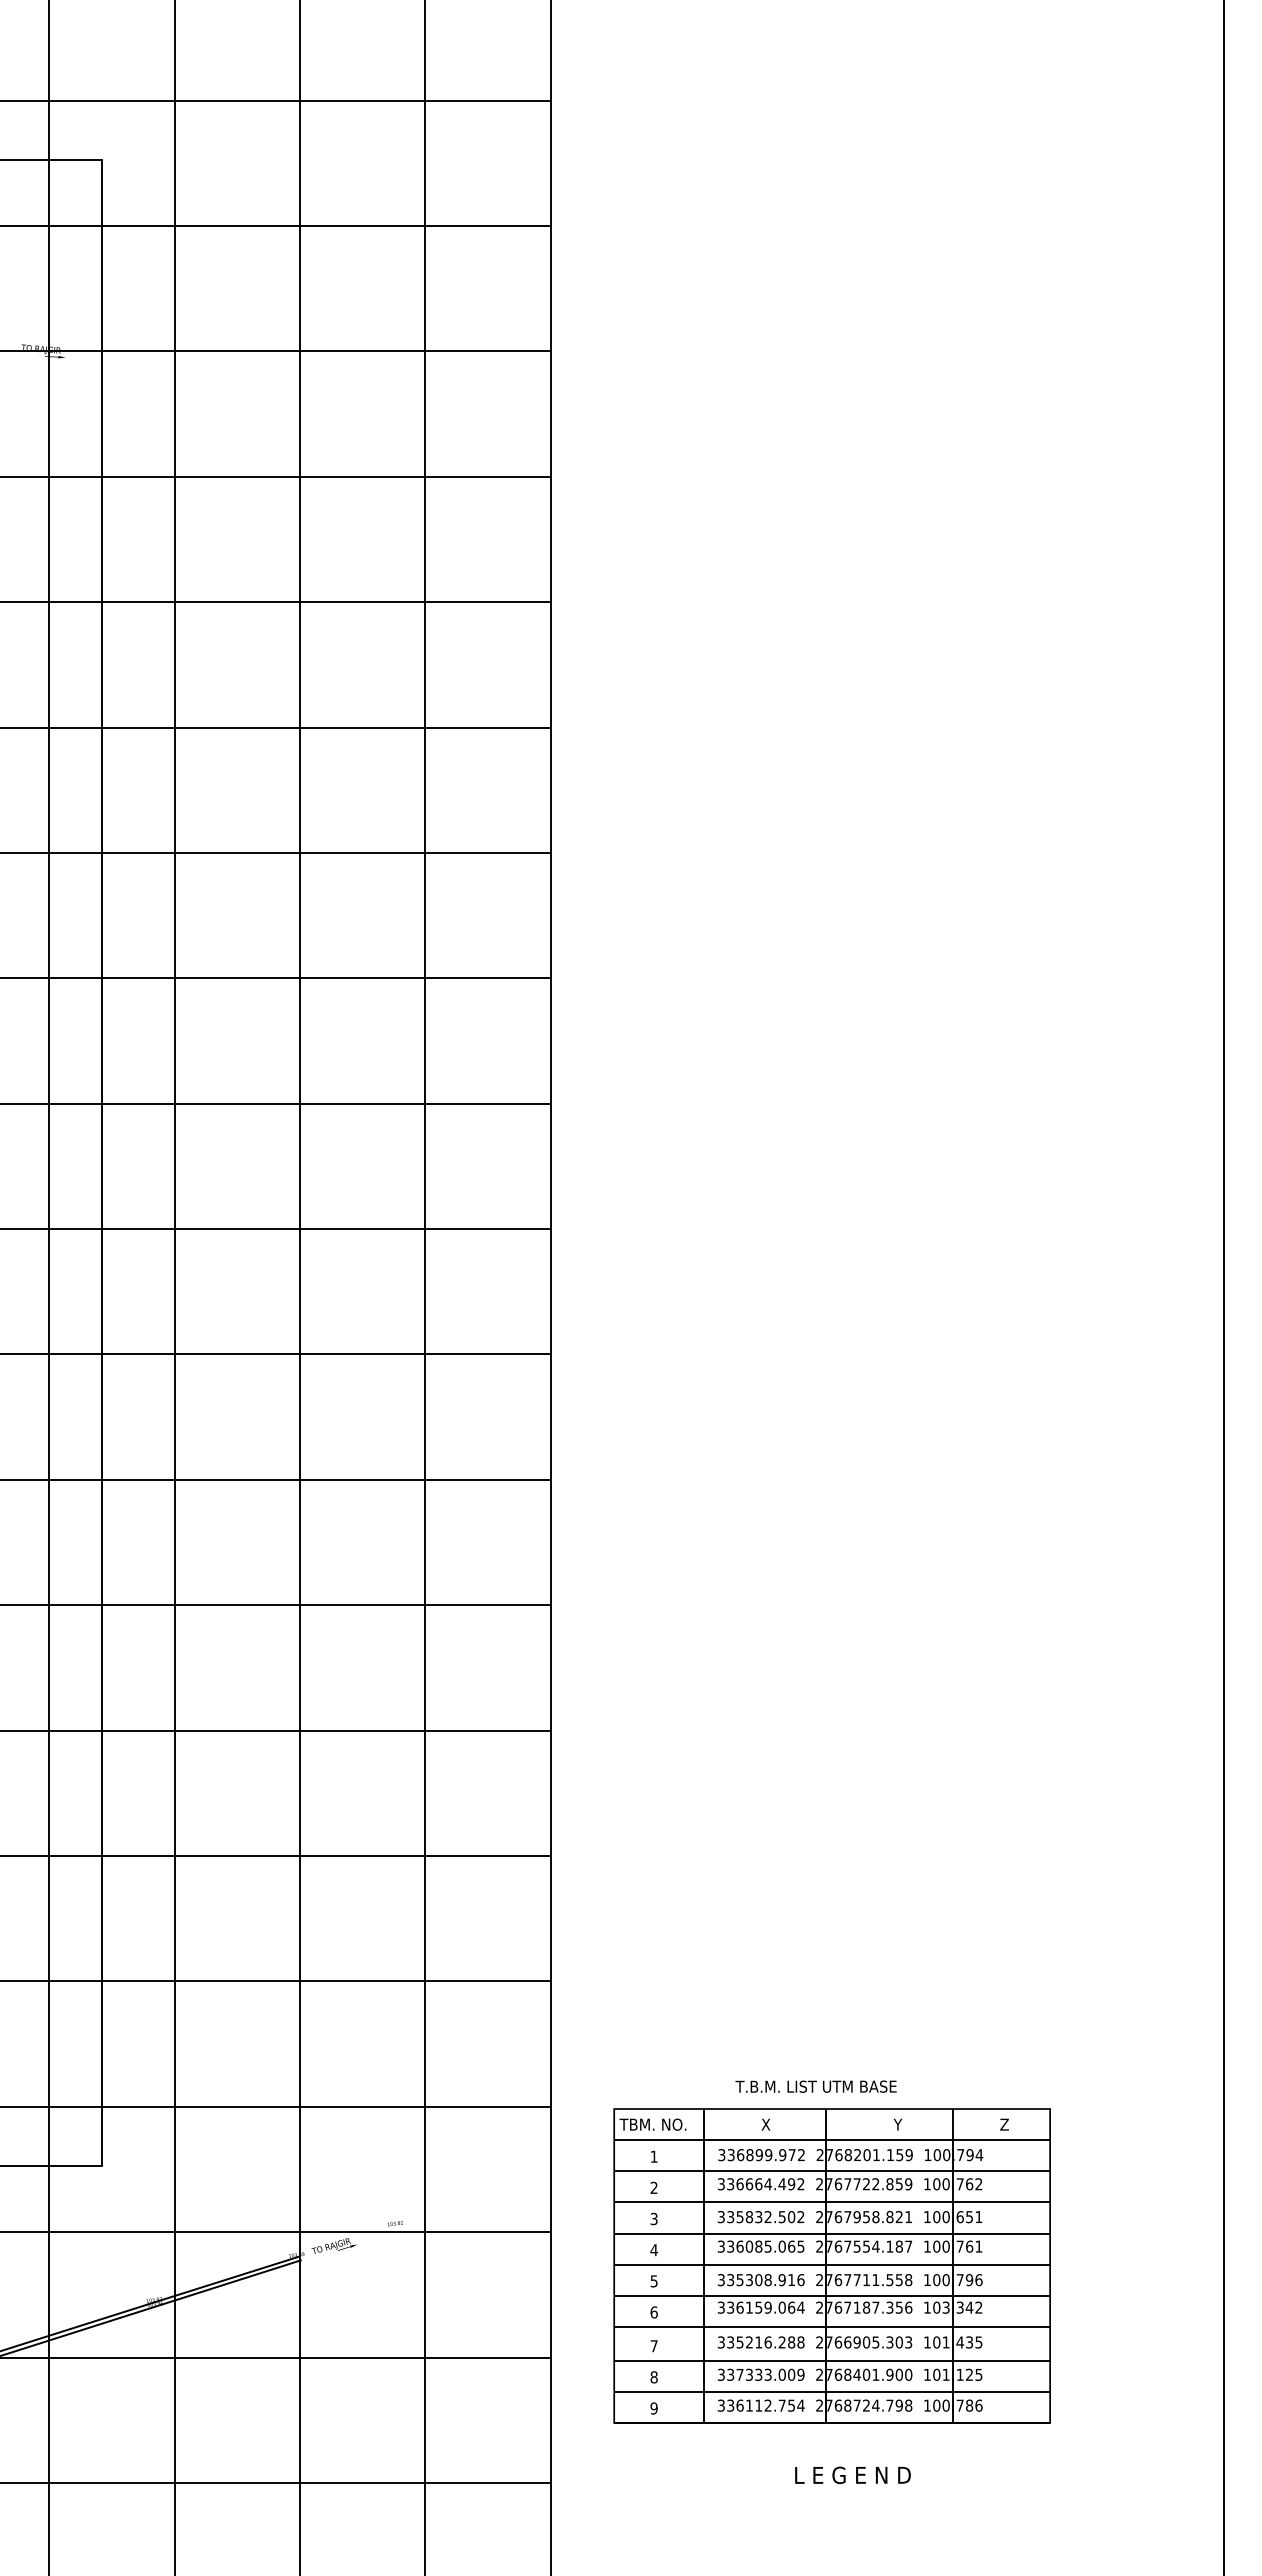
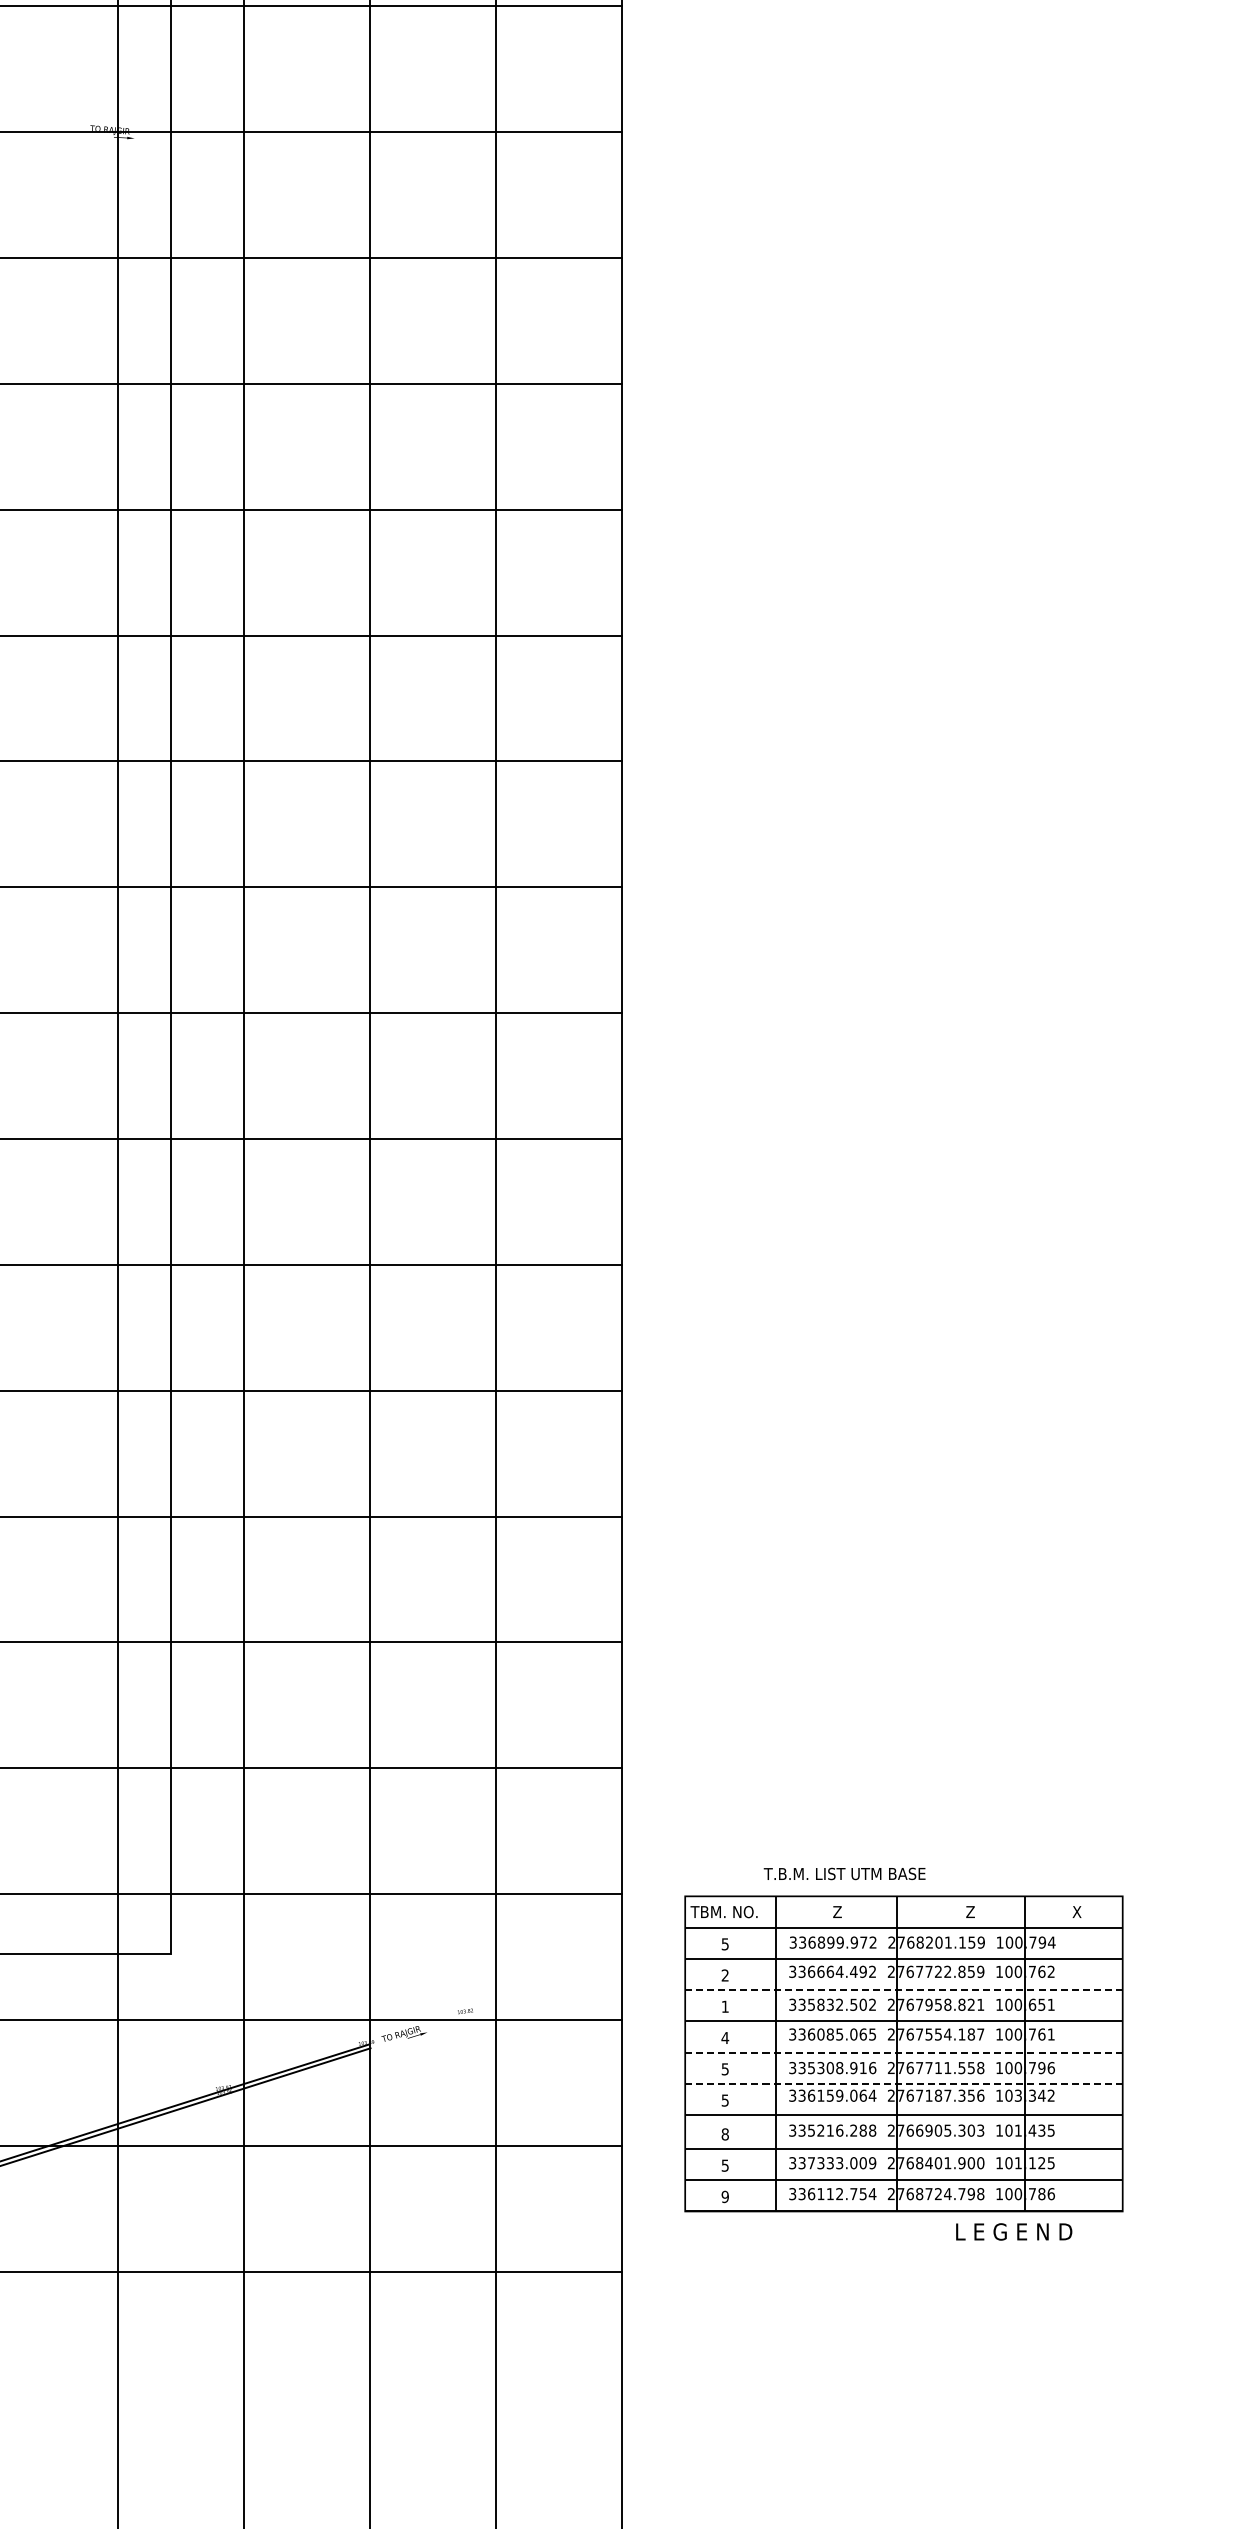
text: (815, 2086) -> (844, 1873), moved
text: (765, 2124) -> (837, 1911), X -> Z
text: (897, 2124) -> (969, 1911), Y -> Z
text: (1004, 2124) -> (1076, 1911), Z -> X
text: (653, 2156) -> (724, 1944), 1 -> 5
line: (832, 2202) -> (904, 1990), solid -> dashed
text: (653, 2219) -> (724, 2007), 3 -> 1
line: (832, 2264) -> (904, 2052), solid -> dashed
line: (832, 2295) -> (904, 2083), solid -> dashed
text: (653, 2312) -> (724, 2100), 6 -> 5
text: (653, 2346) -> (724, 2134), 7 -> 8
text: (653, 2377) -> (724, 2165), 8 -> 5
text: (852, 2475) -> (1013, 2232), moved

